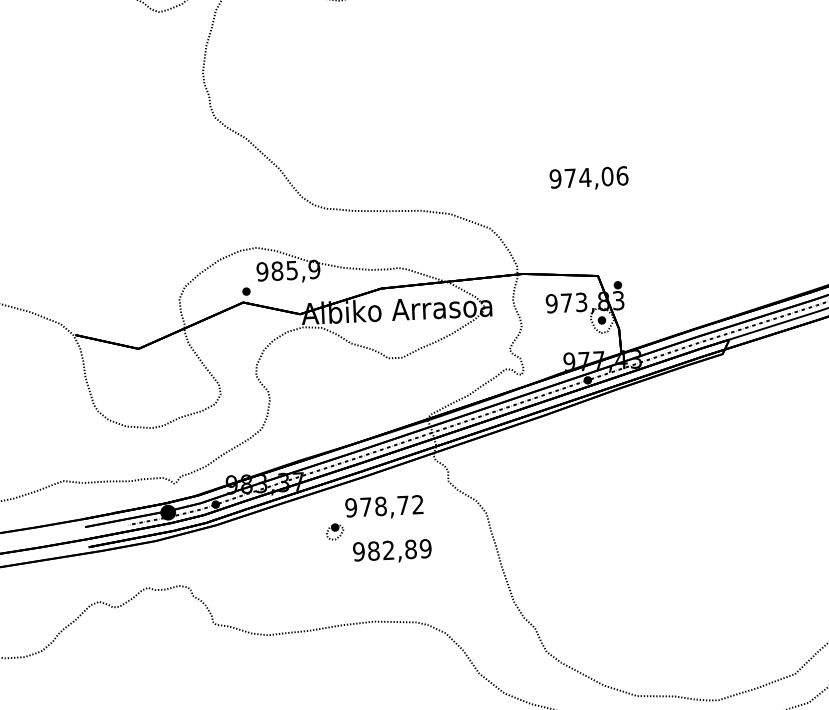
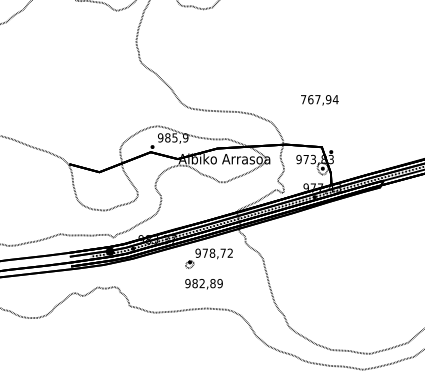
text: (588, 177) -> (319, 99), 974,06 -> 767,94
text: (391, 552) -> (203, 284), moved

